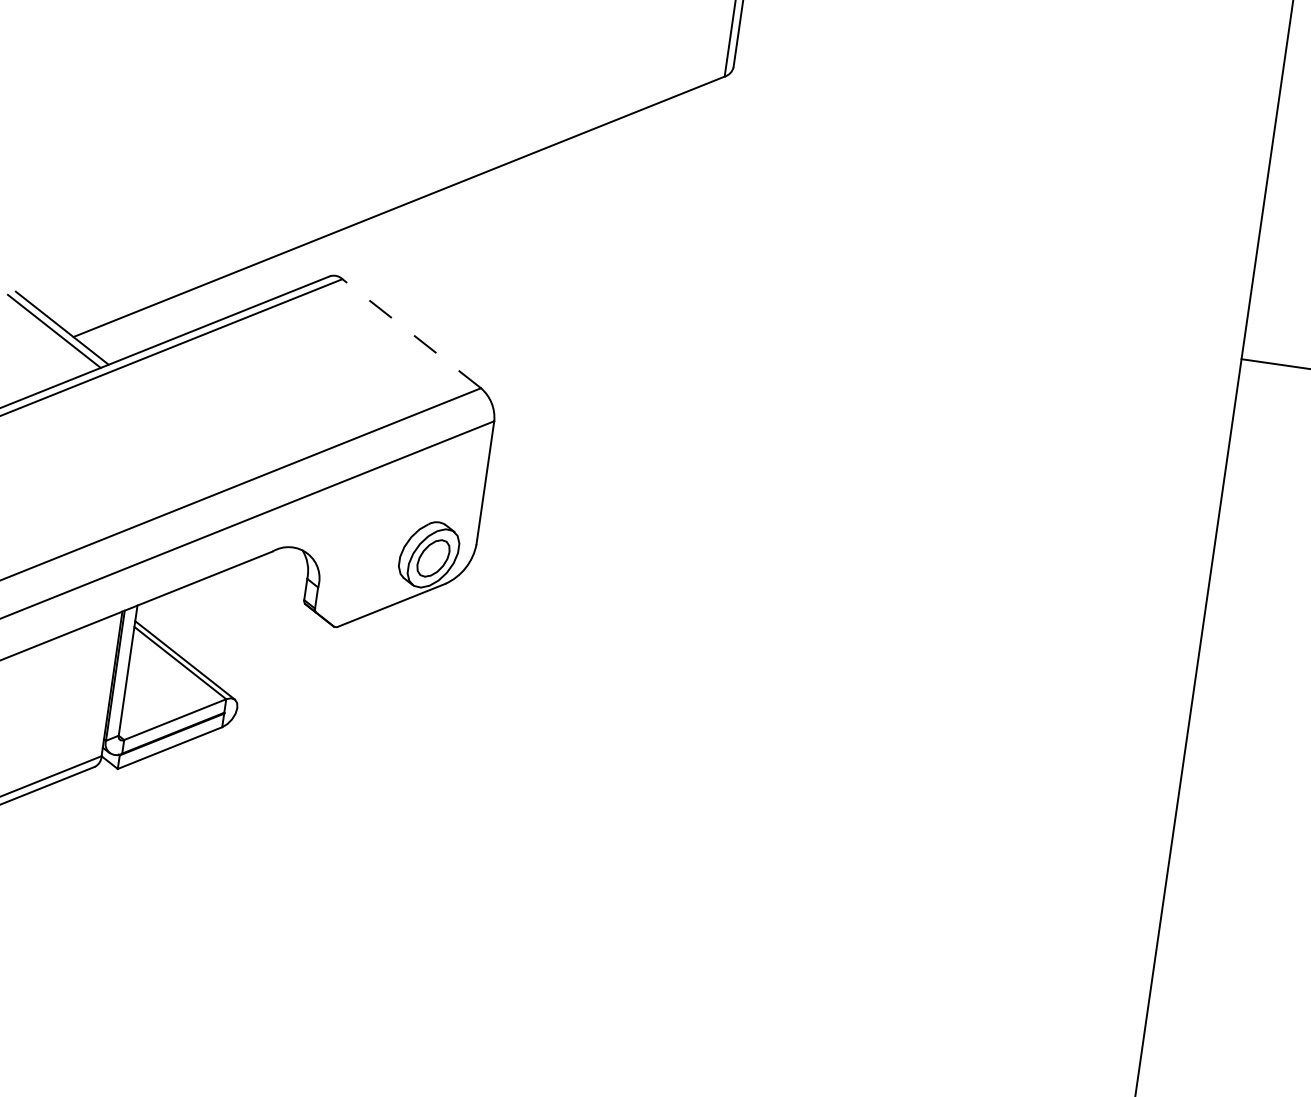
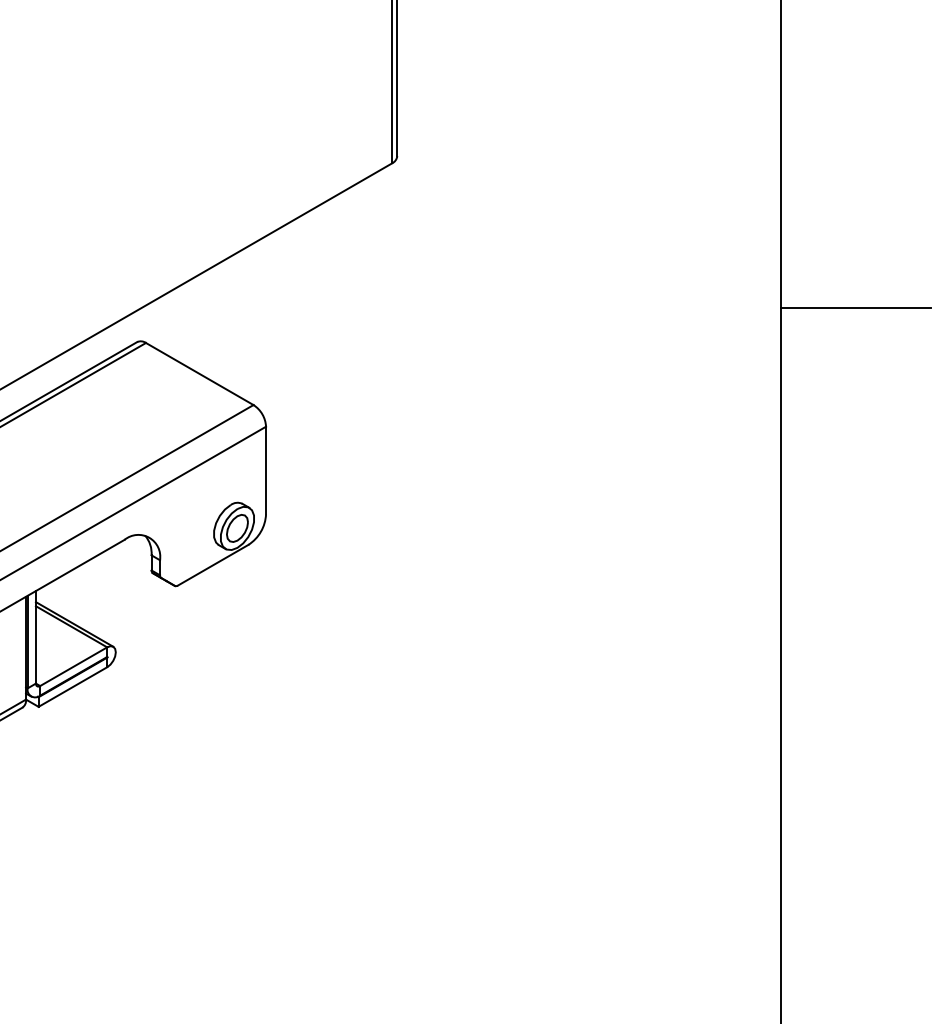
line: (411, 332) -> (199, 373), dashed -> solid

